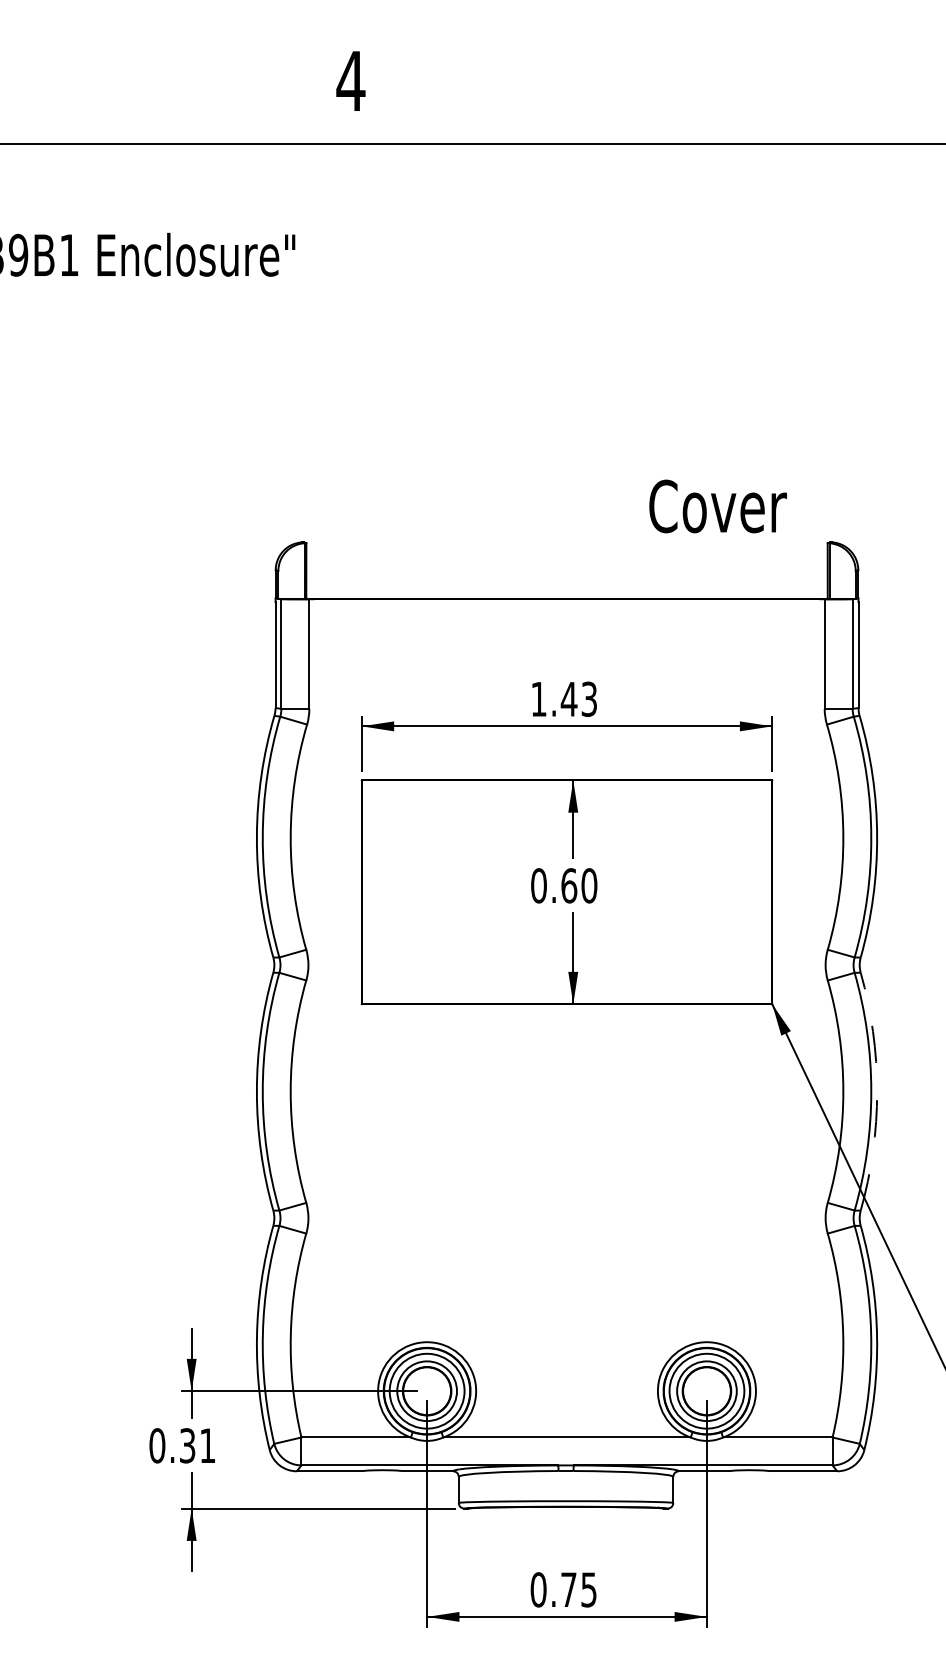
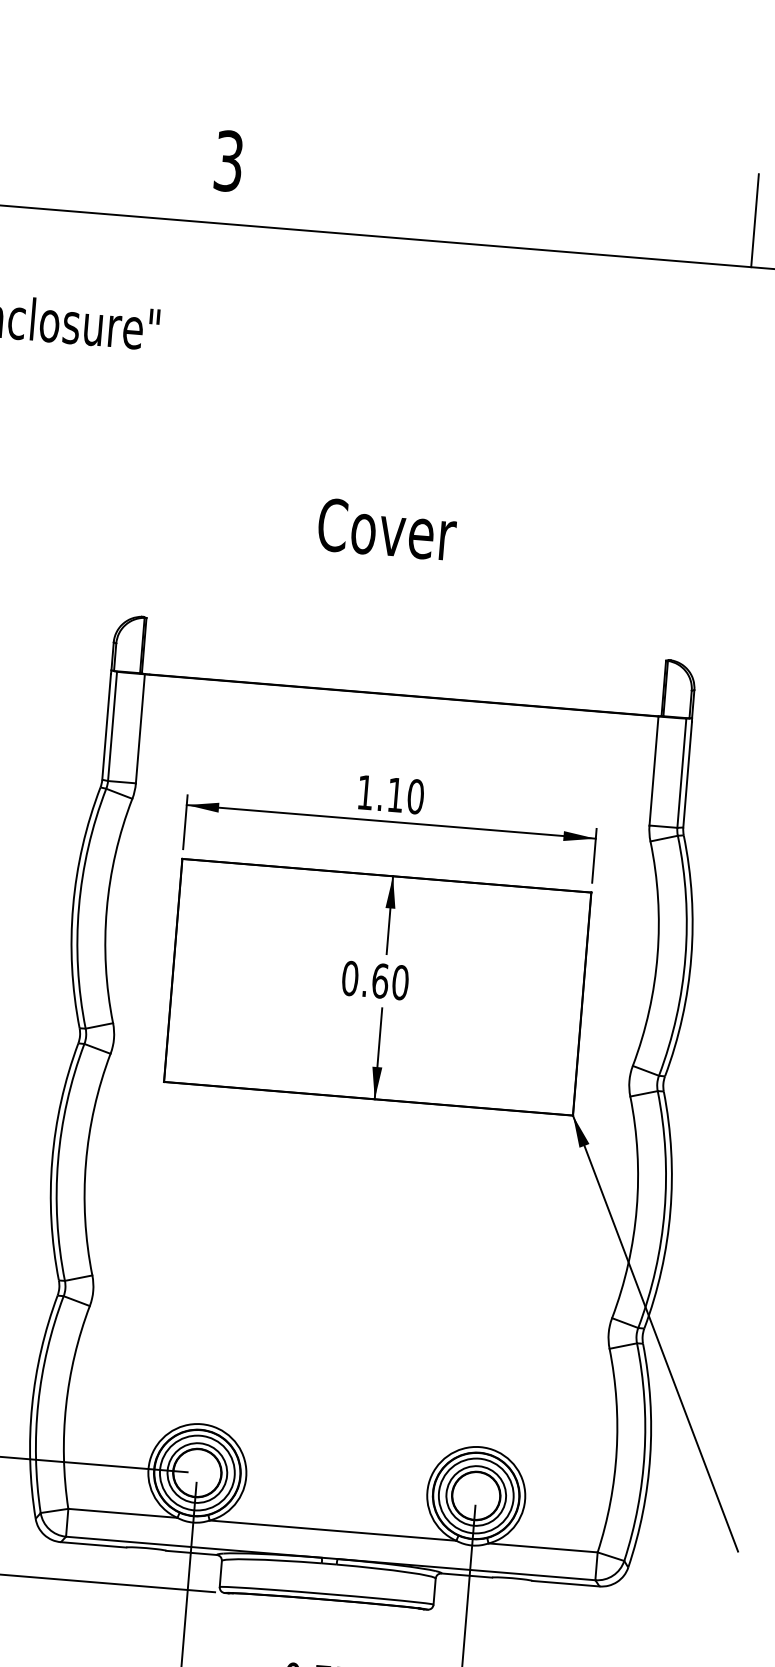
text: (350, 81) -> (228, 161), 4 -> 3
line: (880, 97) -> (755, 220), added
text: (717, 506) -> (386, 529), moved
text: (578, 698) -> (404, 795), 1.43 -> 1.10
arc: (877, 1091) -> (670, 1211), dashed -> solid

